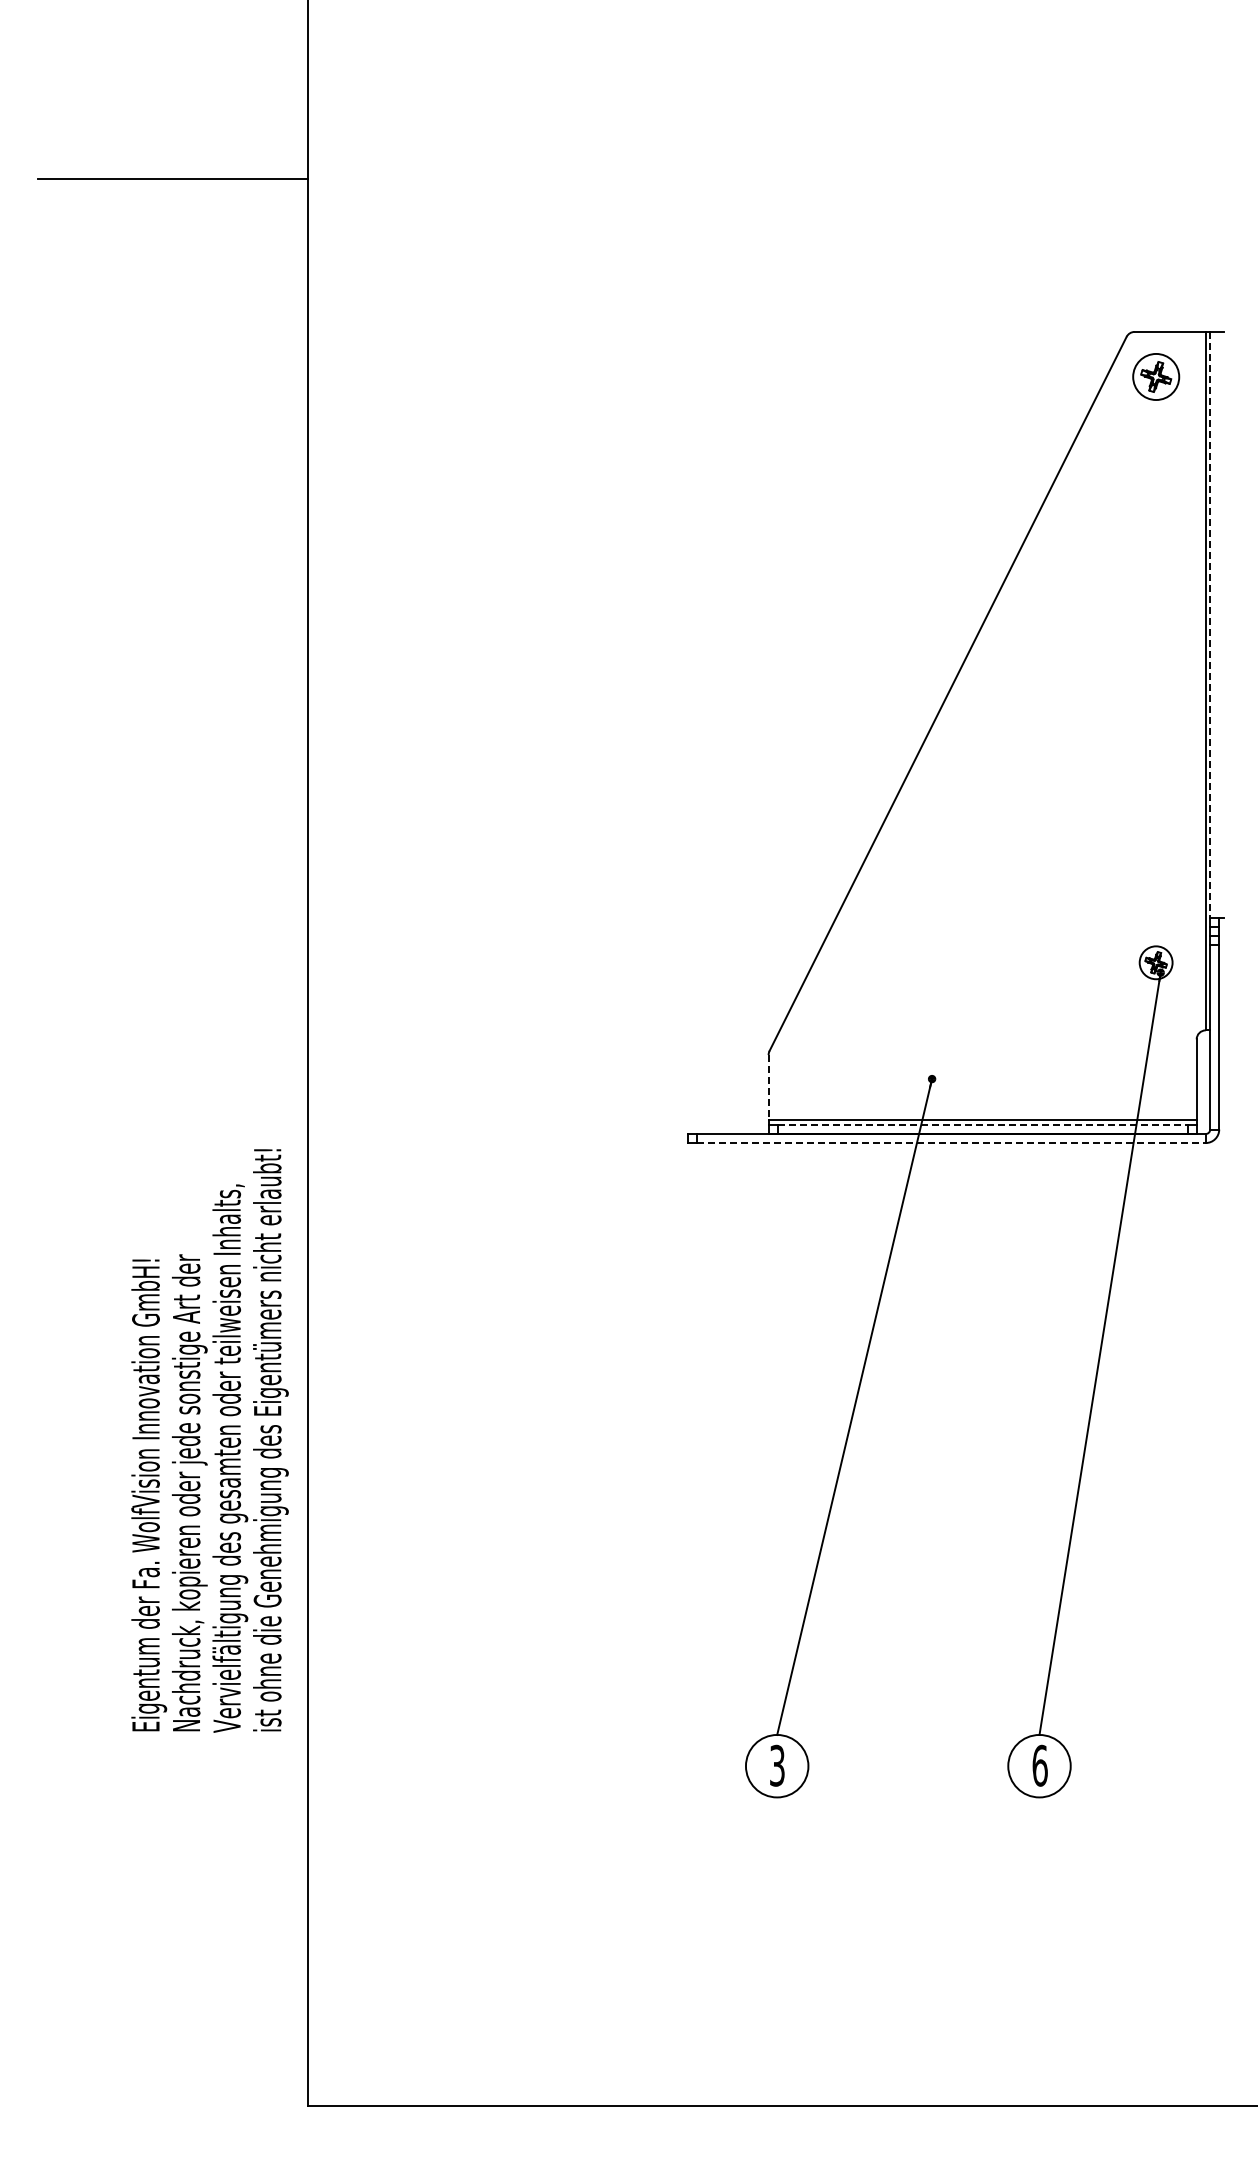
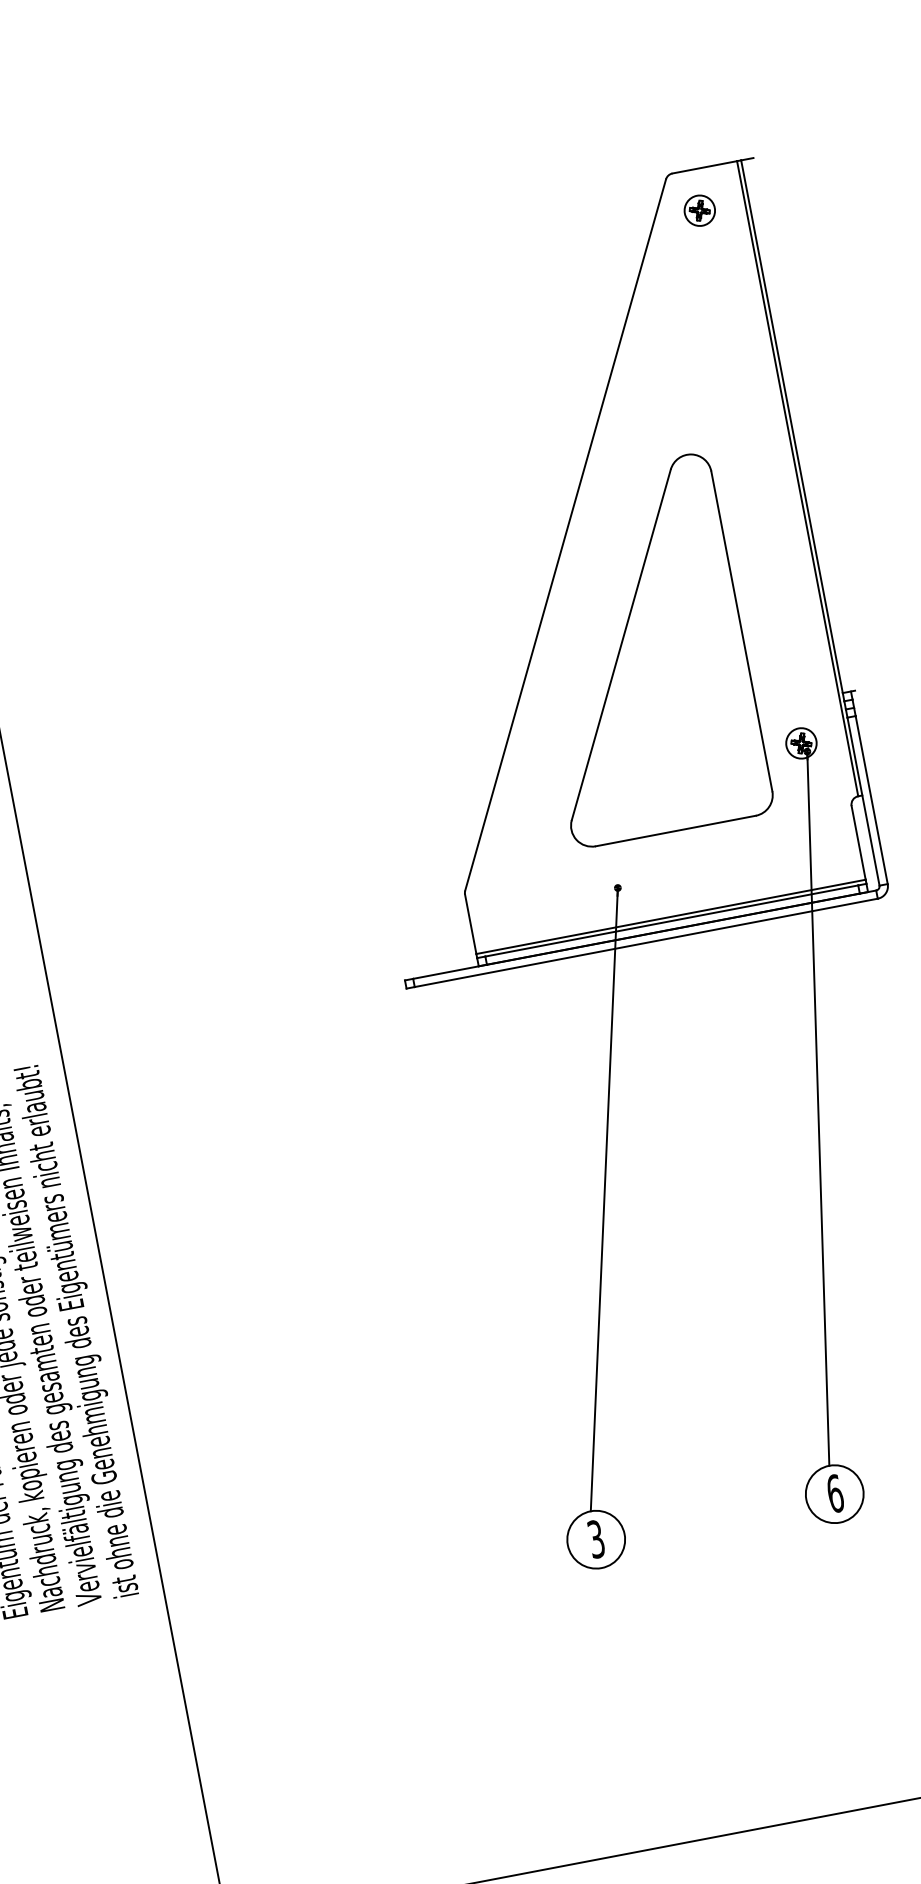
part: (1155, 376) -> (699, 210), size x0.71
line: (1210, 624) -> (792, 426), dashed -> solid
part: (1004, 831) -> (640, 650), added
line: (768, 1087) -> (470, 924), dashed -> solid
line: (983, 1124) -> (672, 920), dashed -> solid
line: (951, 1143) -> (646, 943), dashed -> solid

